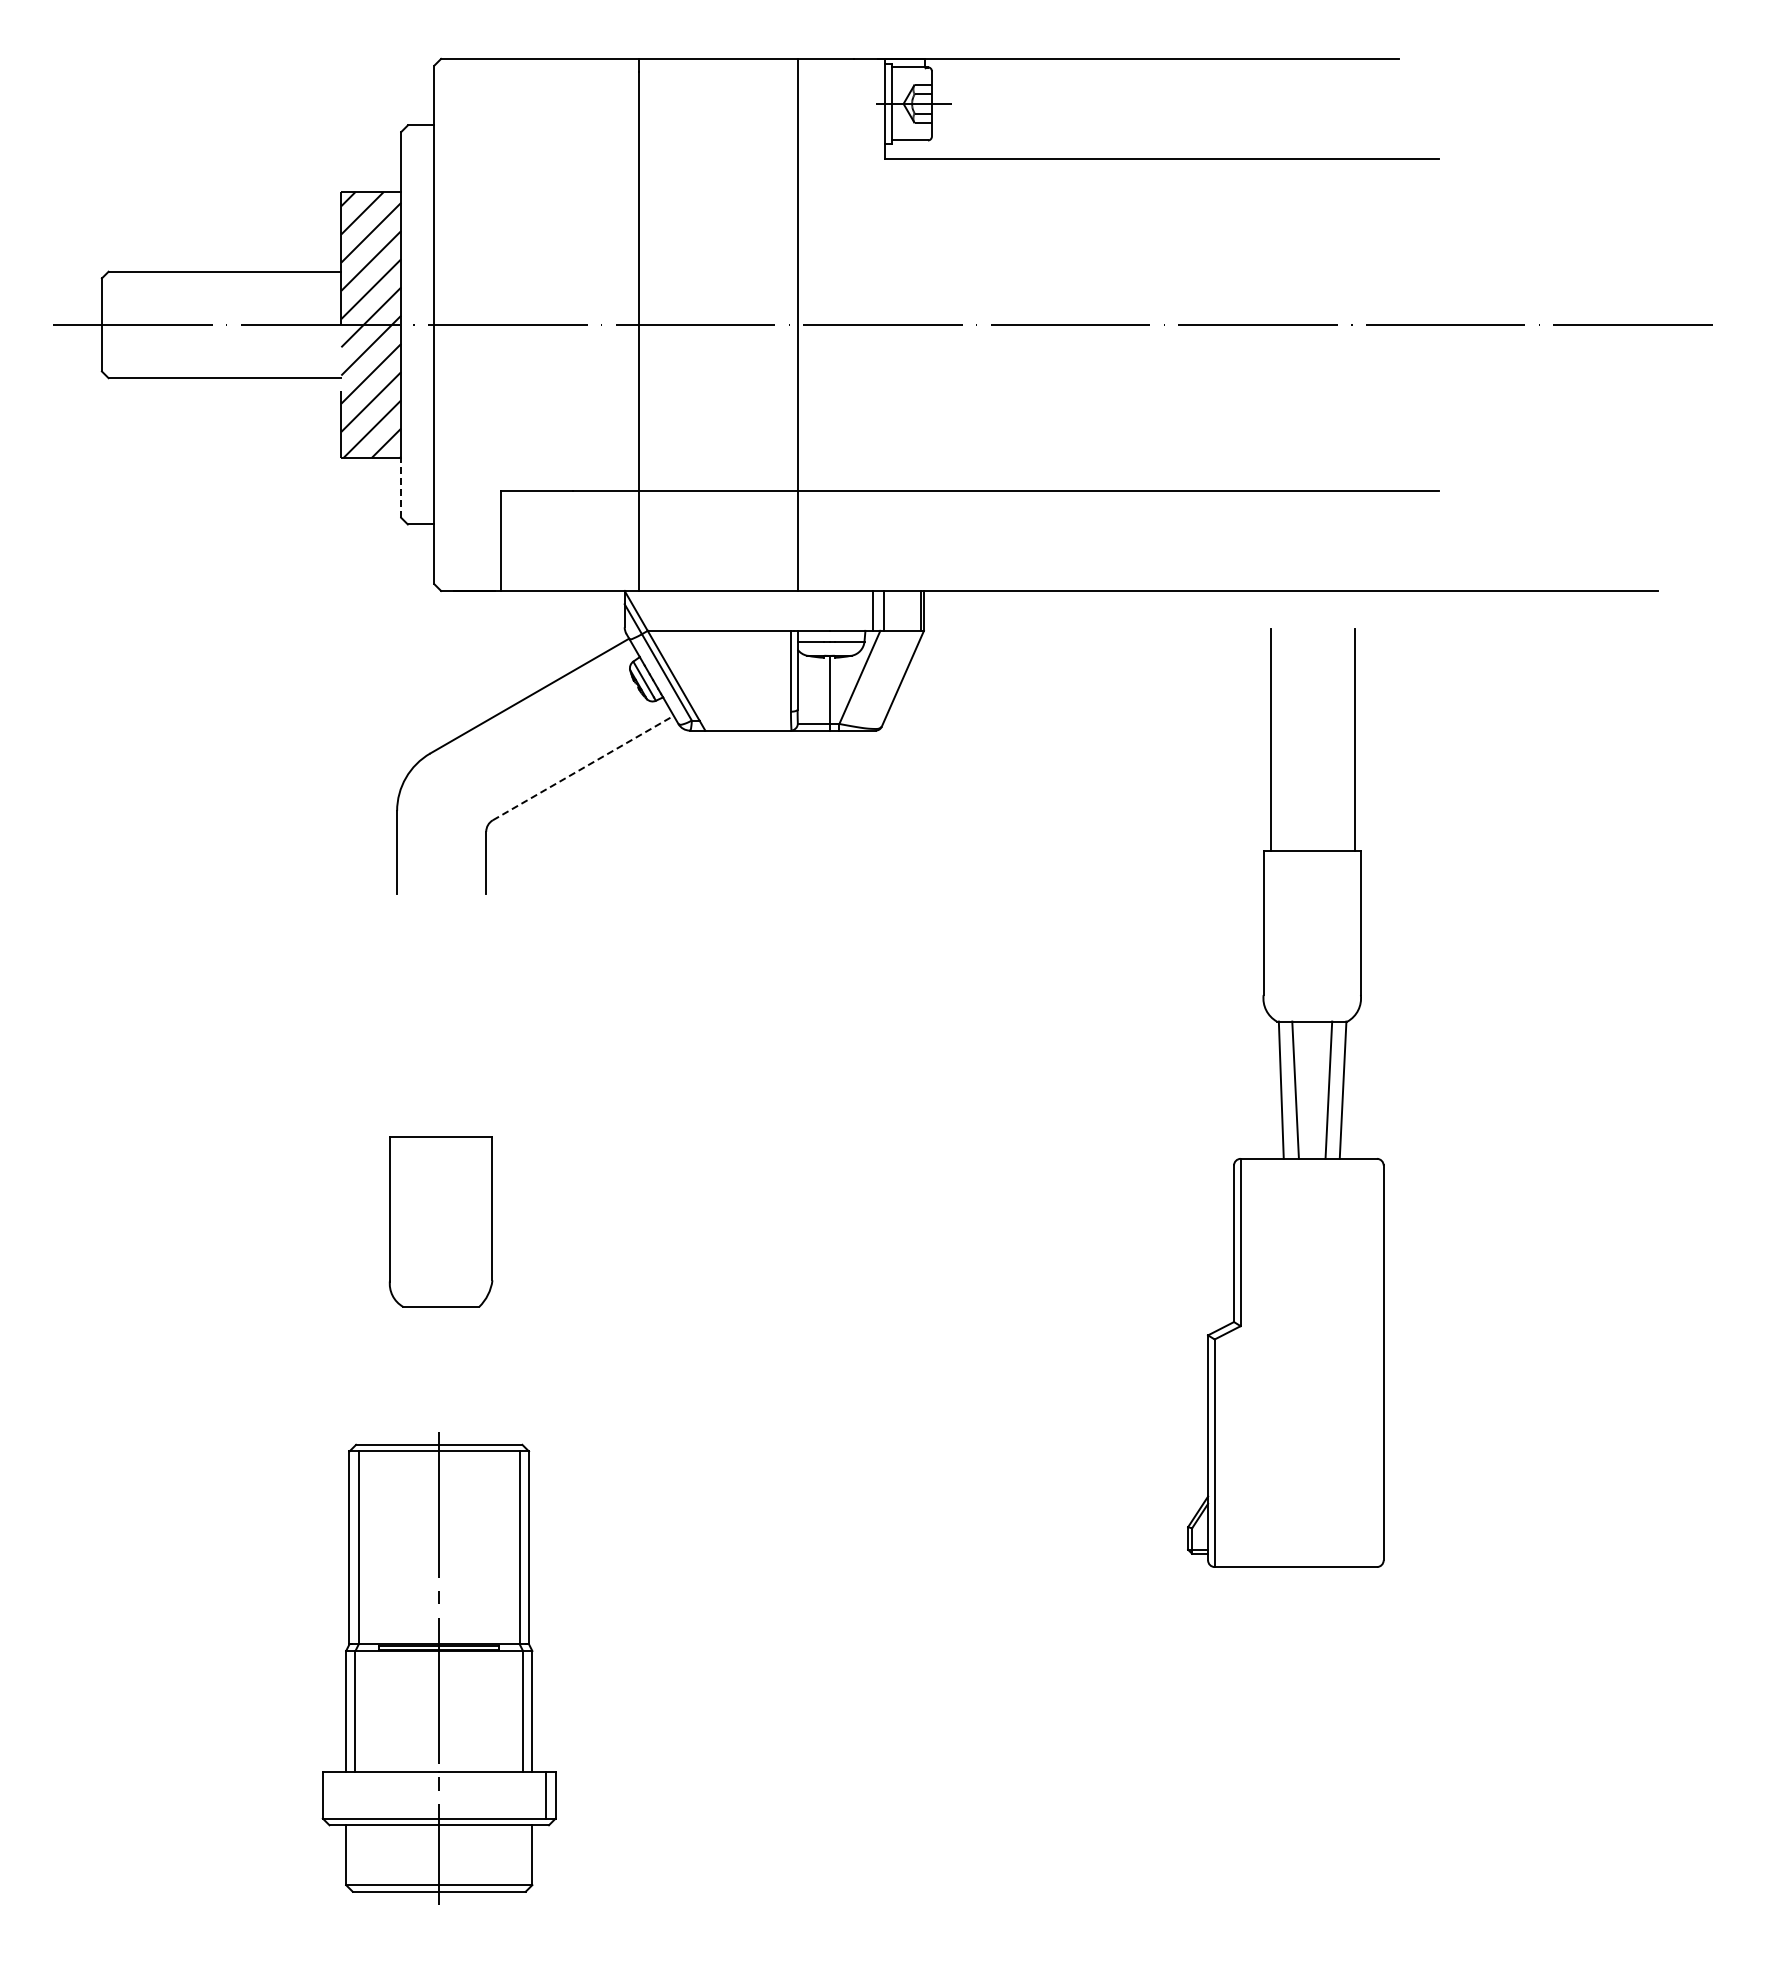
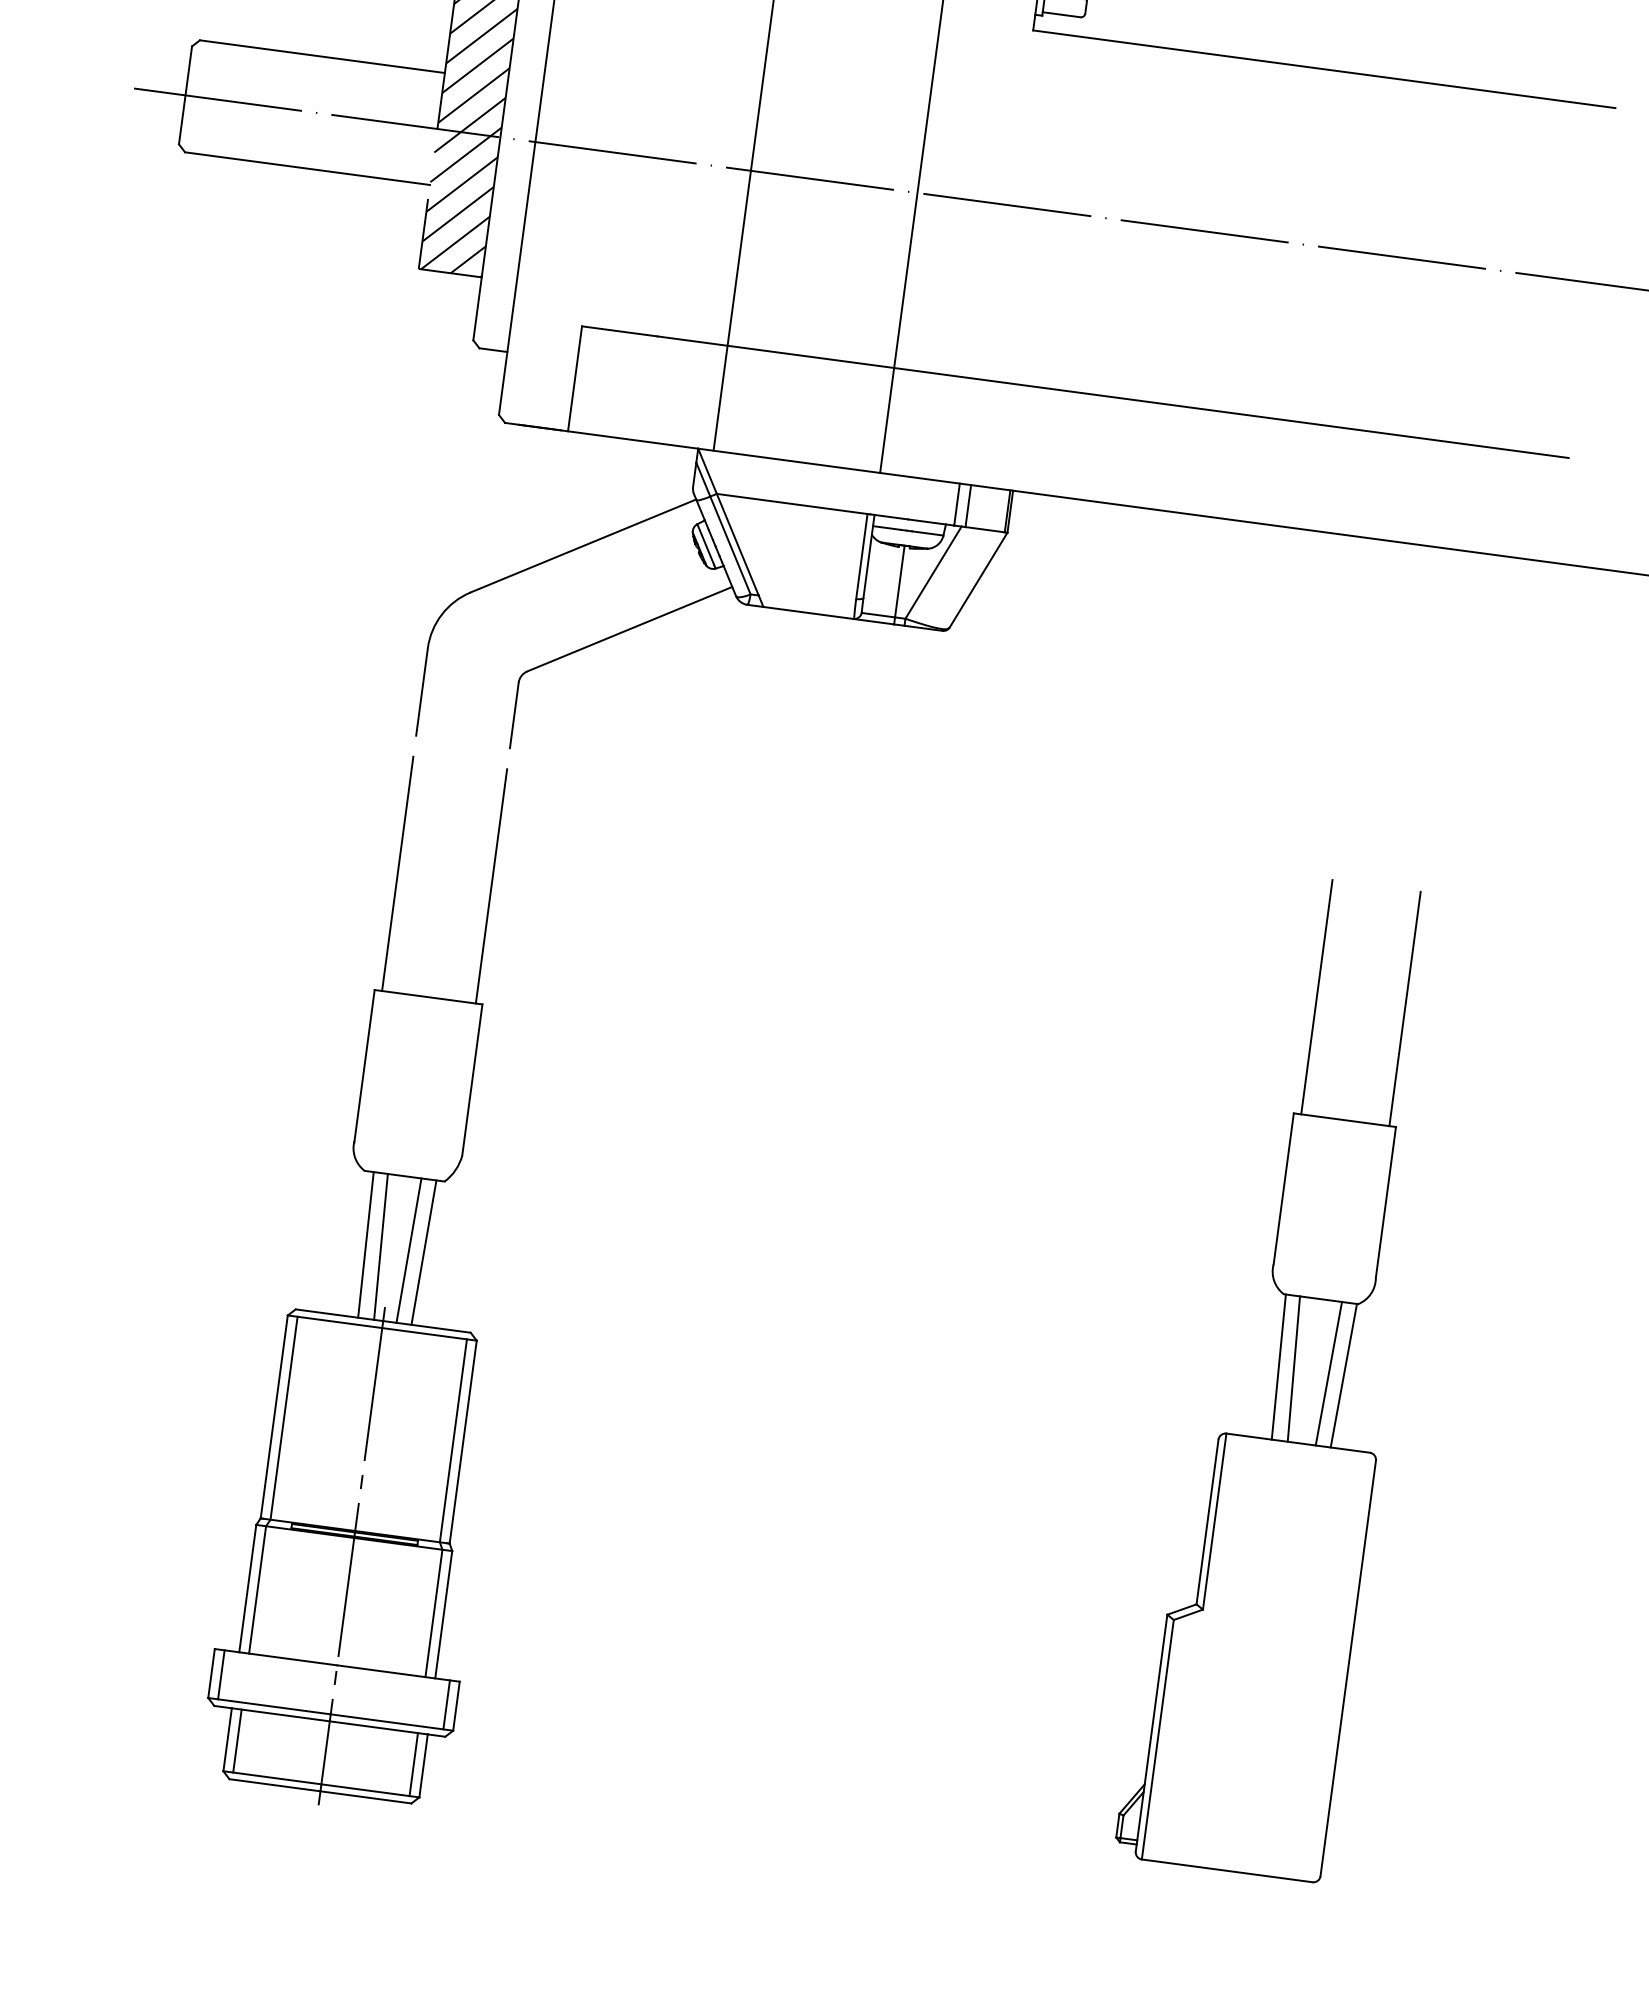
line: (401, 487) -> (477, 308), dashed -> solid
line: (583, 767) -> (630, 628), dashed -> solid
line: (397, 1025) -> (398, 873), added
line: (486, 1025) -> (491, 886), added
part: (1285, 1097) -> (1282, 1375), moved
line: (413, 1375) -> (365, 1244), added
line: (427, 1375) -> (380, 1246), added
line: (454, 1375) -> (408, 1250), added
line: (468, 1375) -> (423, 1252), added
line: (332, 1795) -> (221, 1675), added
line: (355, 1855) -> (237, 1741), added
line: (523, 1855) -> (414, 1764), added

